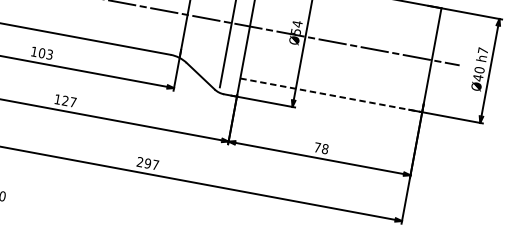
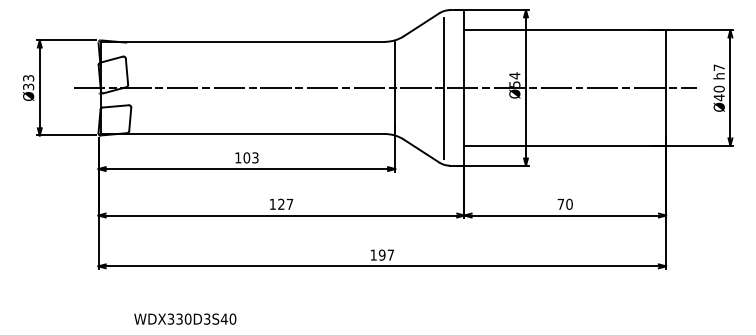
line: (331, 95) -> (565, 145), dashed -> solid
text: (325, 149) -> (569, 204), 78 -> 70
text: (140, 161) -> (373, 254), 297 -> 197

